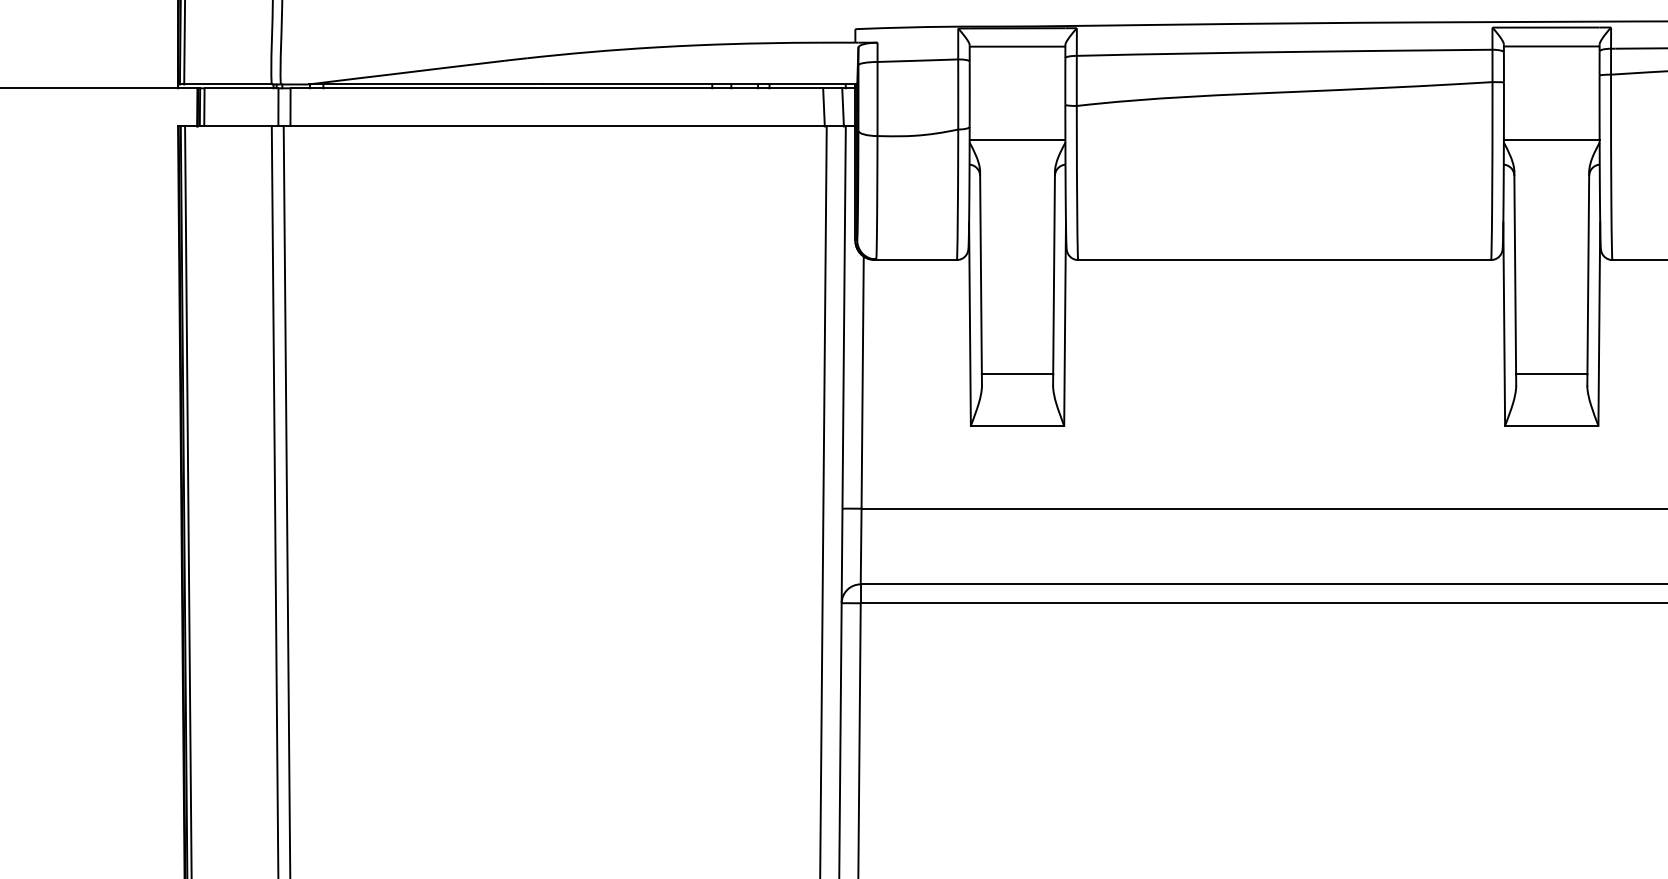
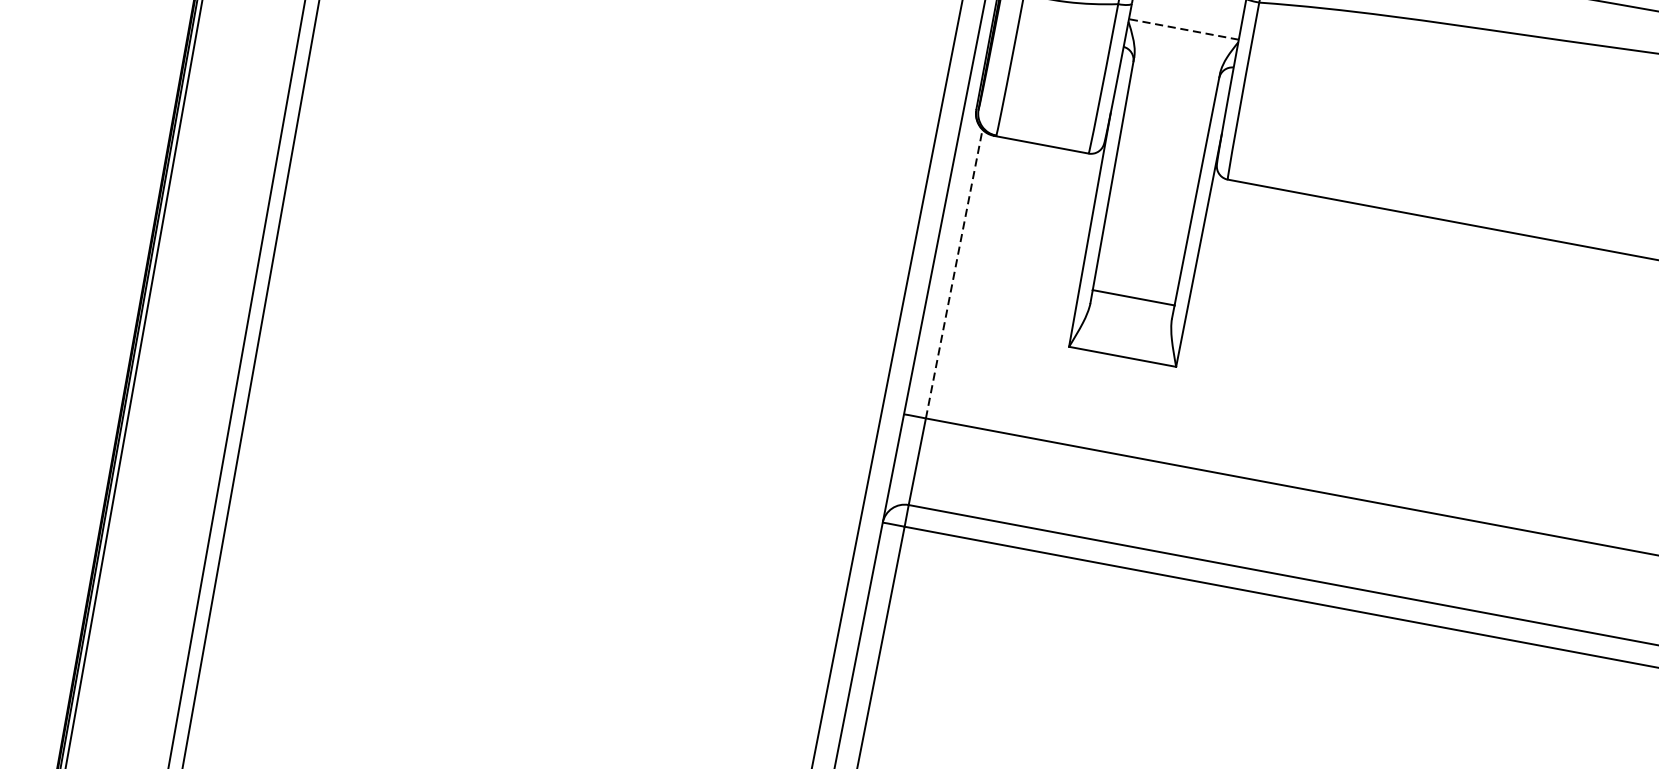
line: (1017, 140) -> (1183, 29), solid -> dashed
line: (862, 382) -> (954, 273), solid -> dashed

